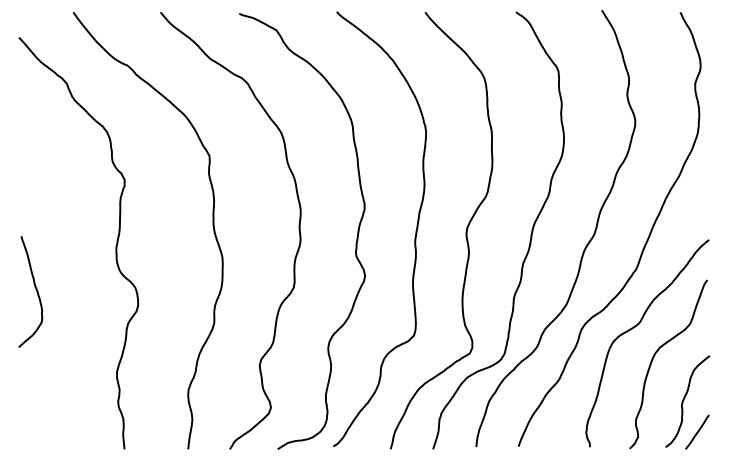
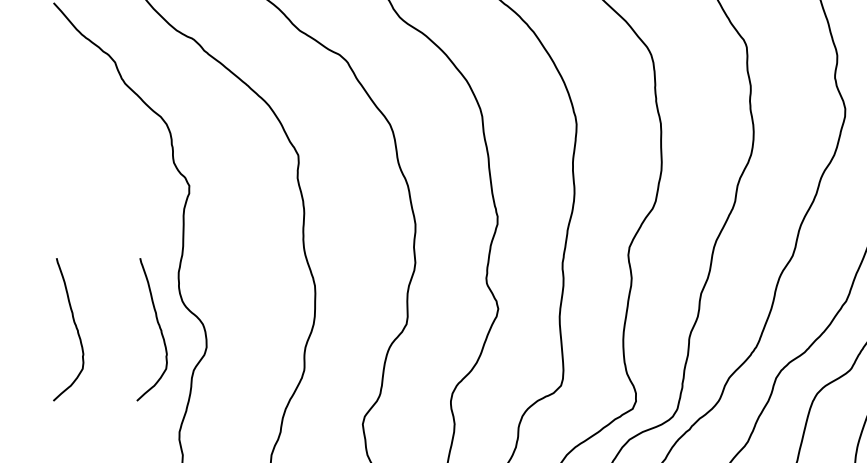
curve: (100, 289) -> (158, 326), added

